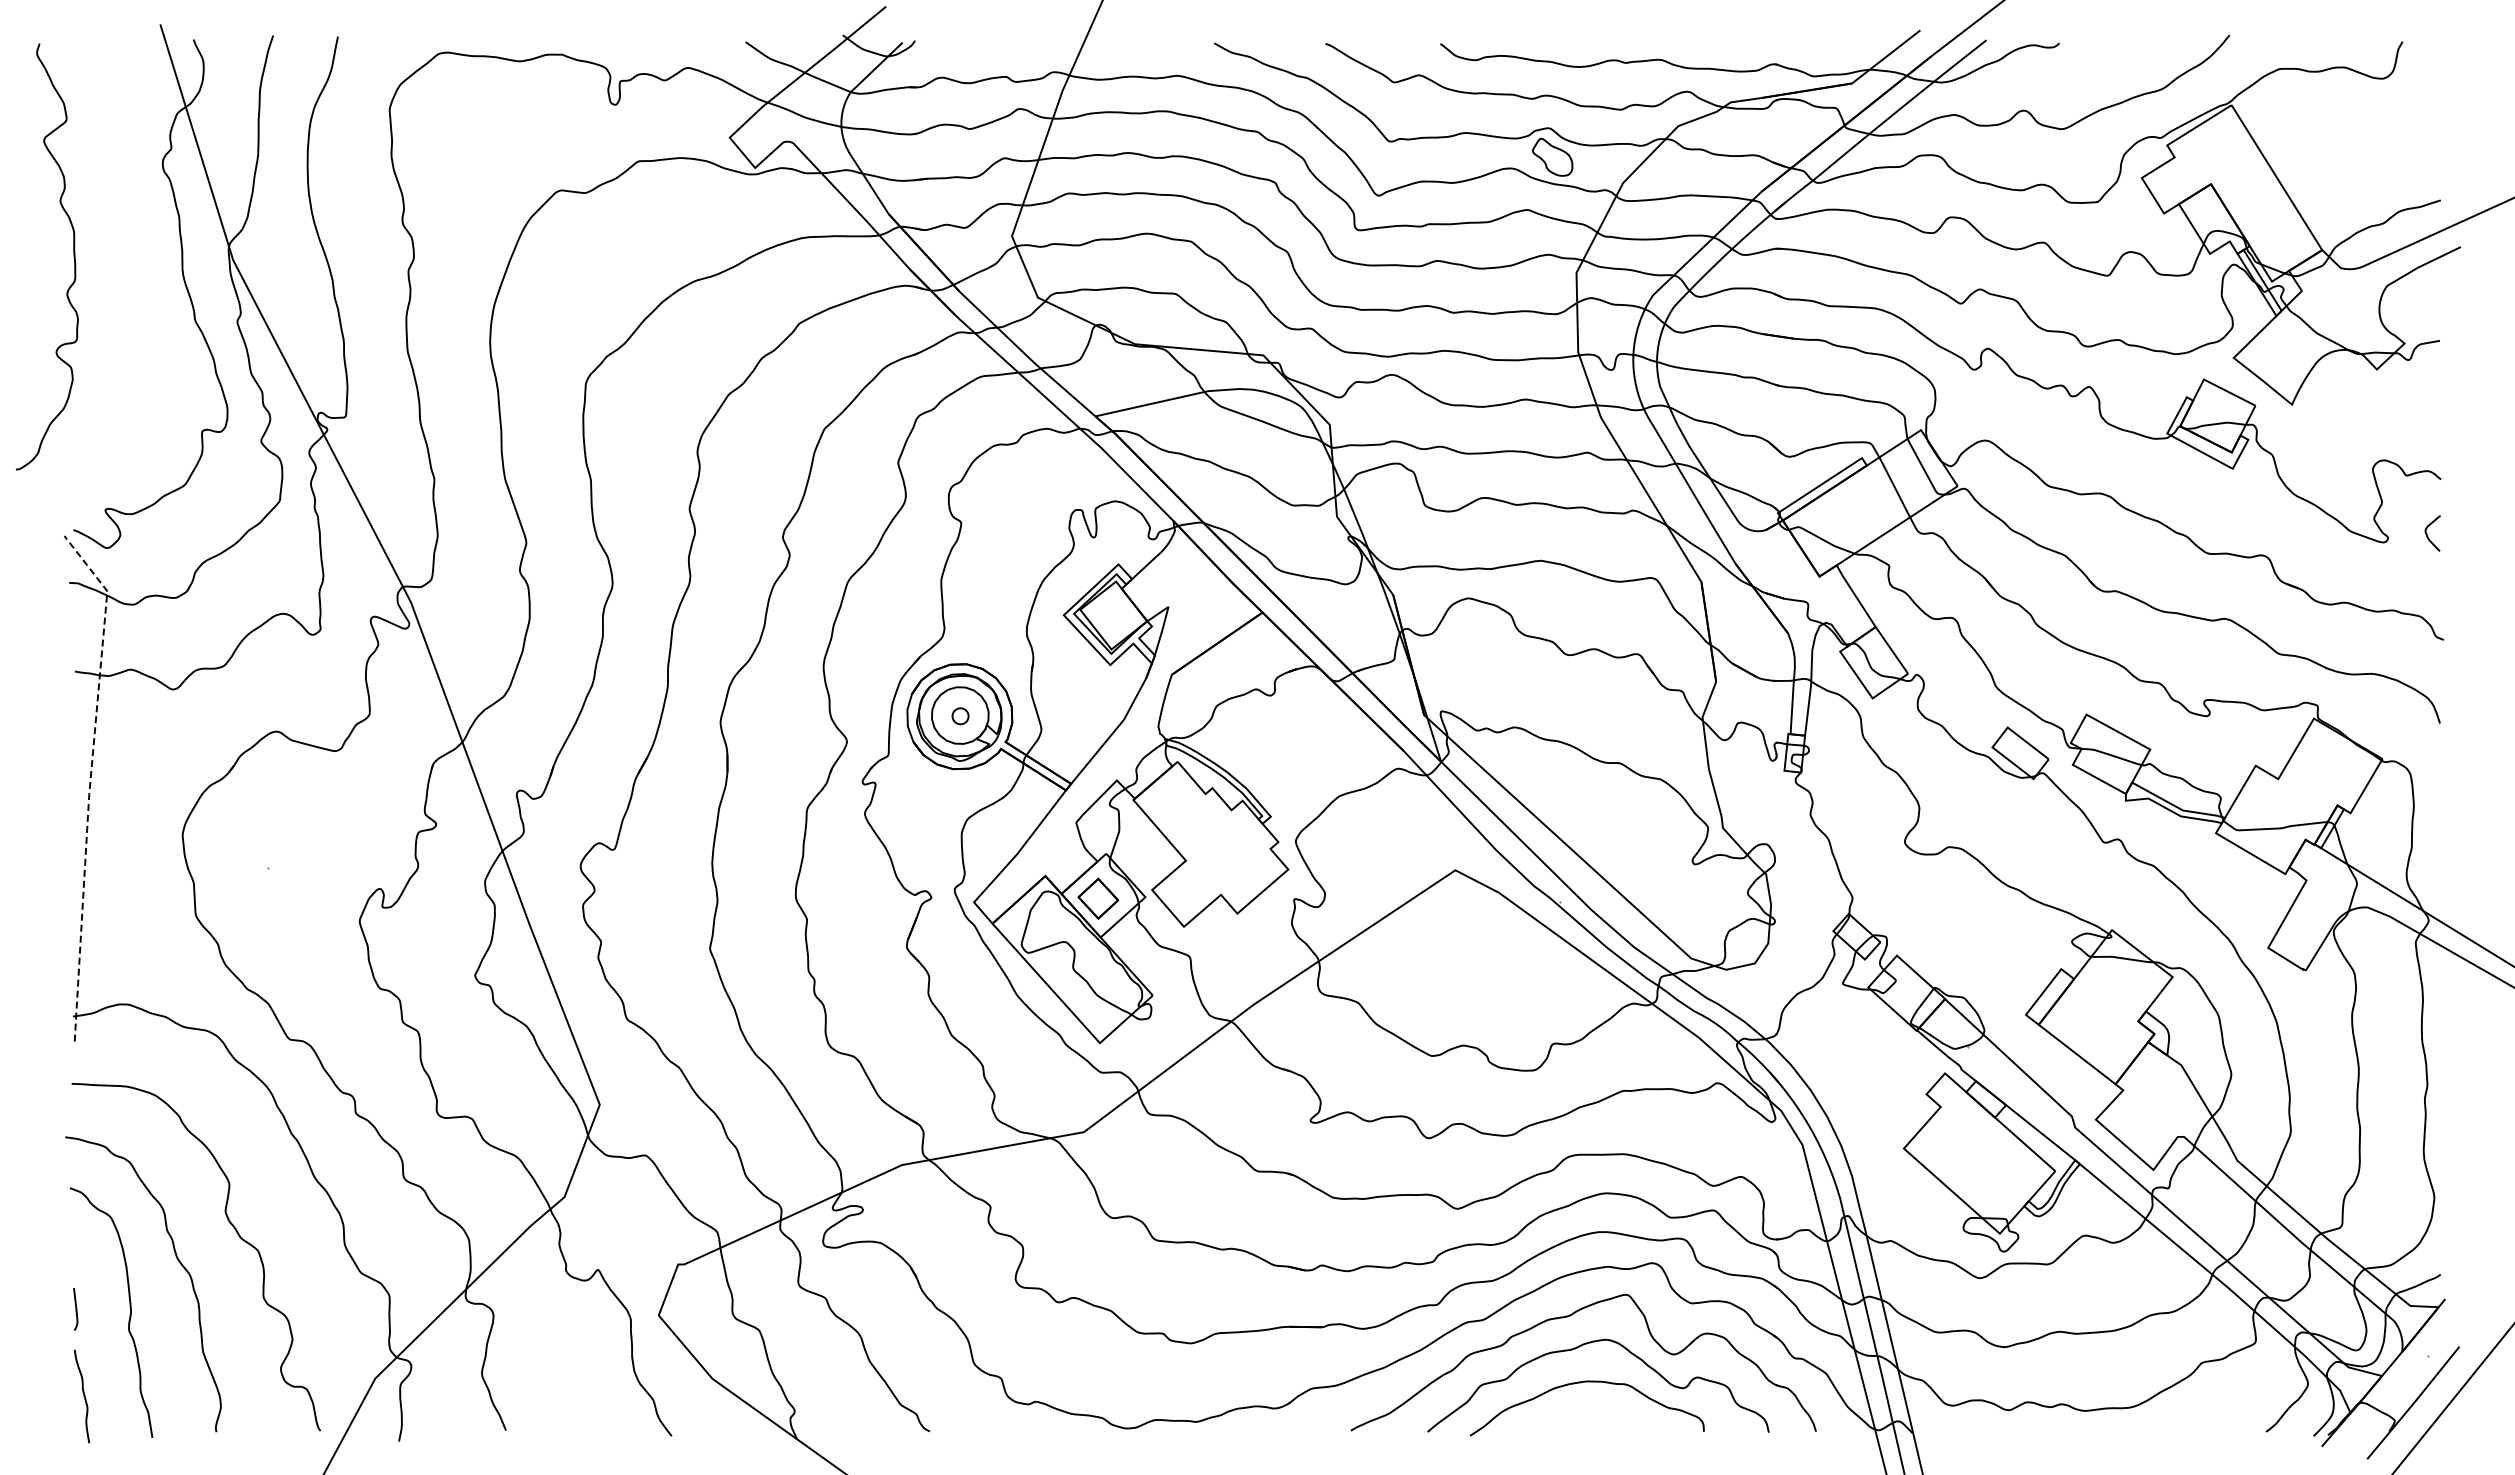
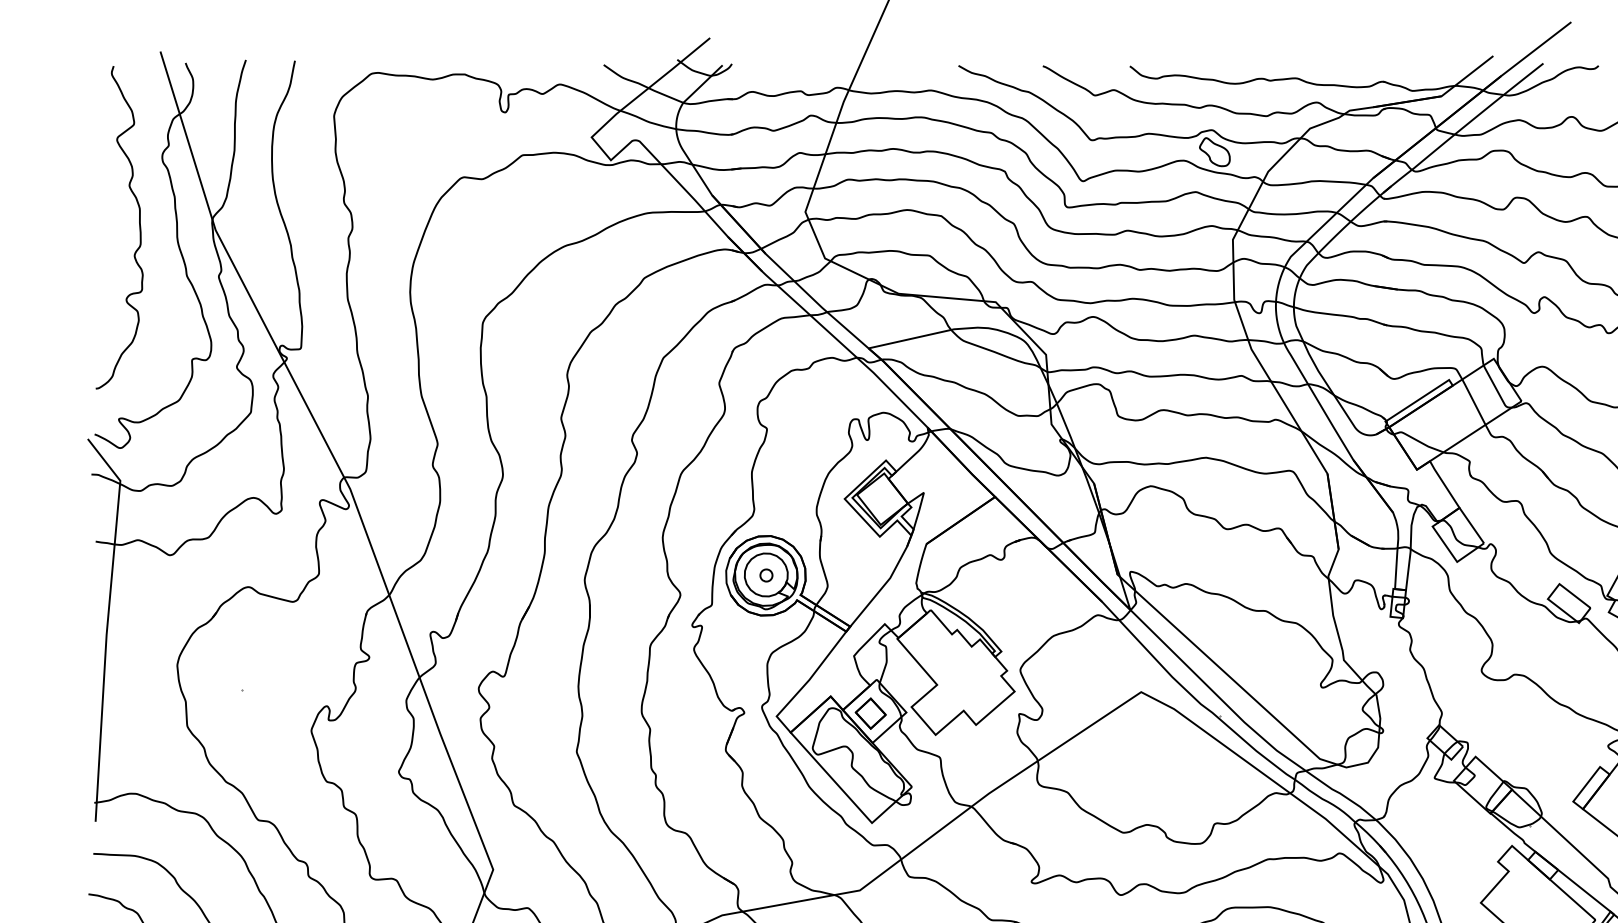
curve: (73, 256) -> (139, 227), moved
line: (90, 780) -> (107, 624), dashed -> solid

